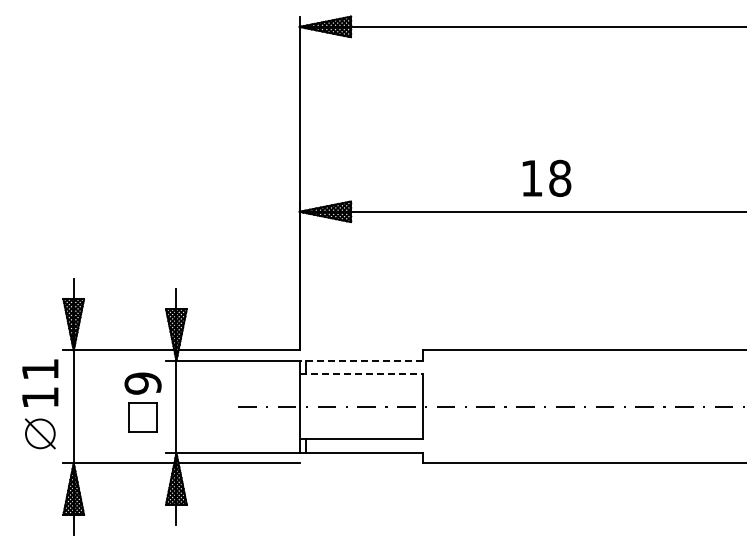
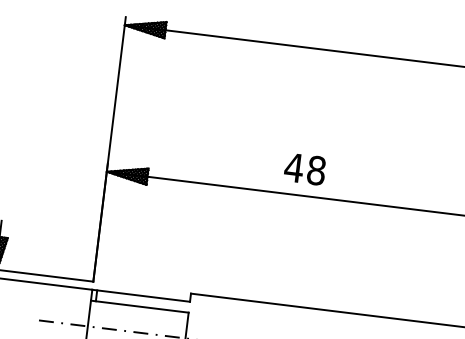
text: (531, 178) -> (293, 167), 18 -> 48
line: (361, 360) -> (141, 295), dashed -> solid
line: (361, 374) -> (139, 306), dashed -> solid

